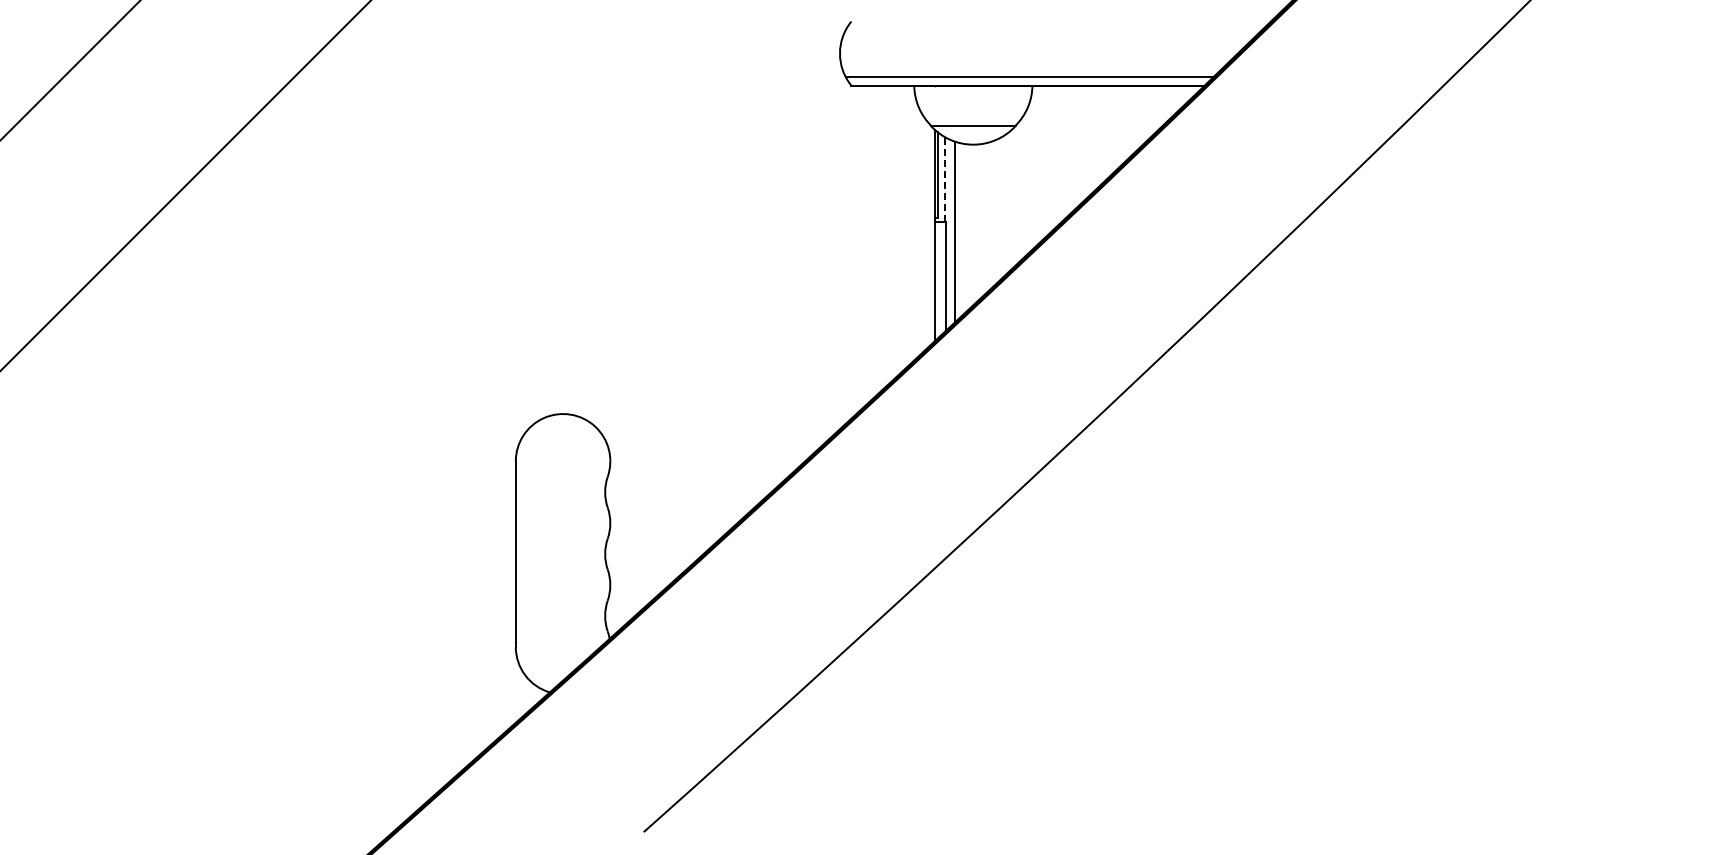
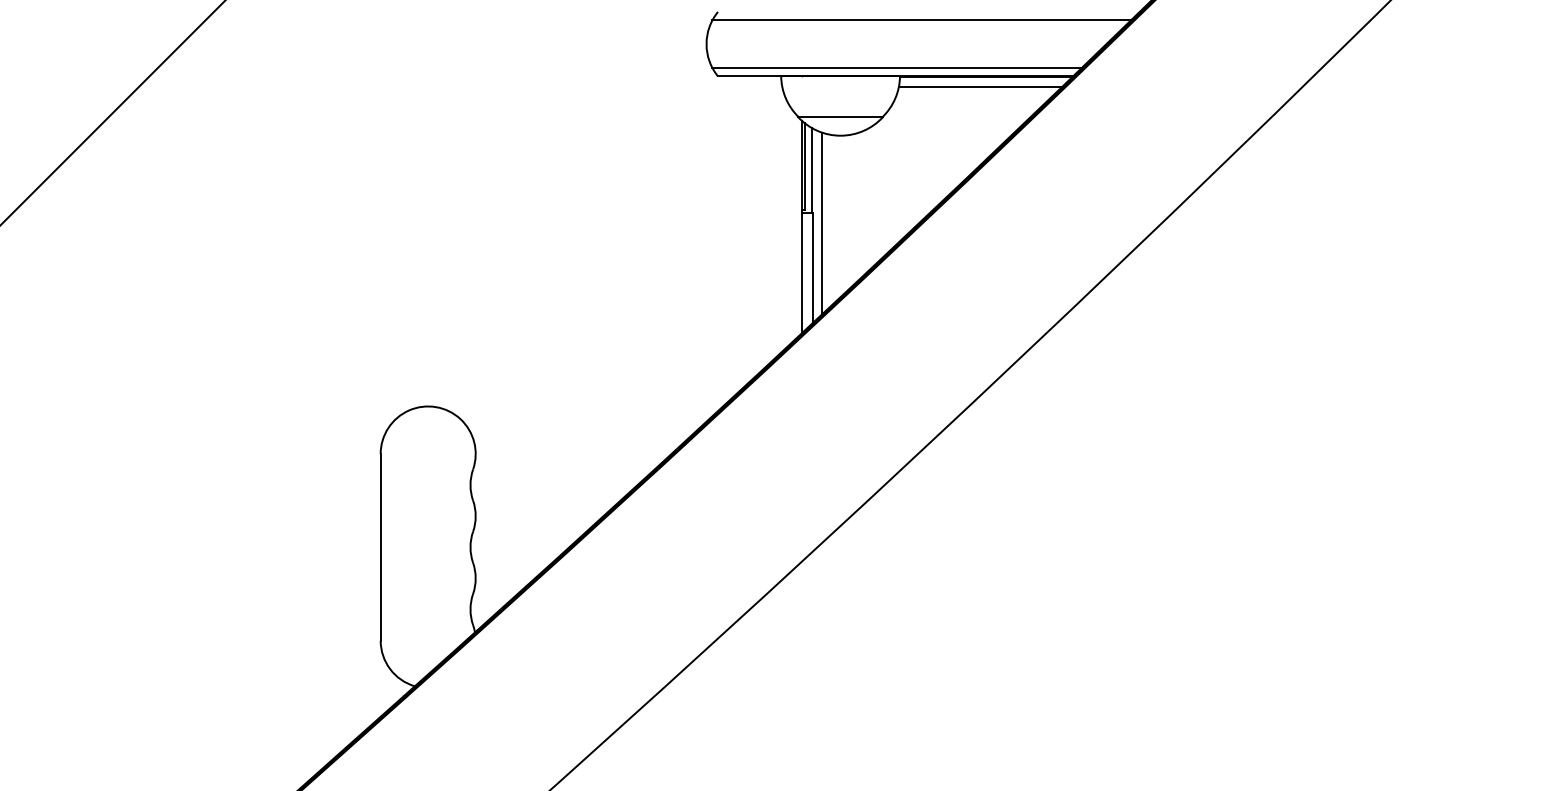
line: (1053, 29) -> (921, 19), added
line: (1112, 96) -> (980, 87), added
line: (944, 178) -> (811, 169), dashed -> solid

